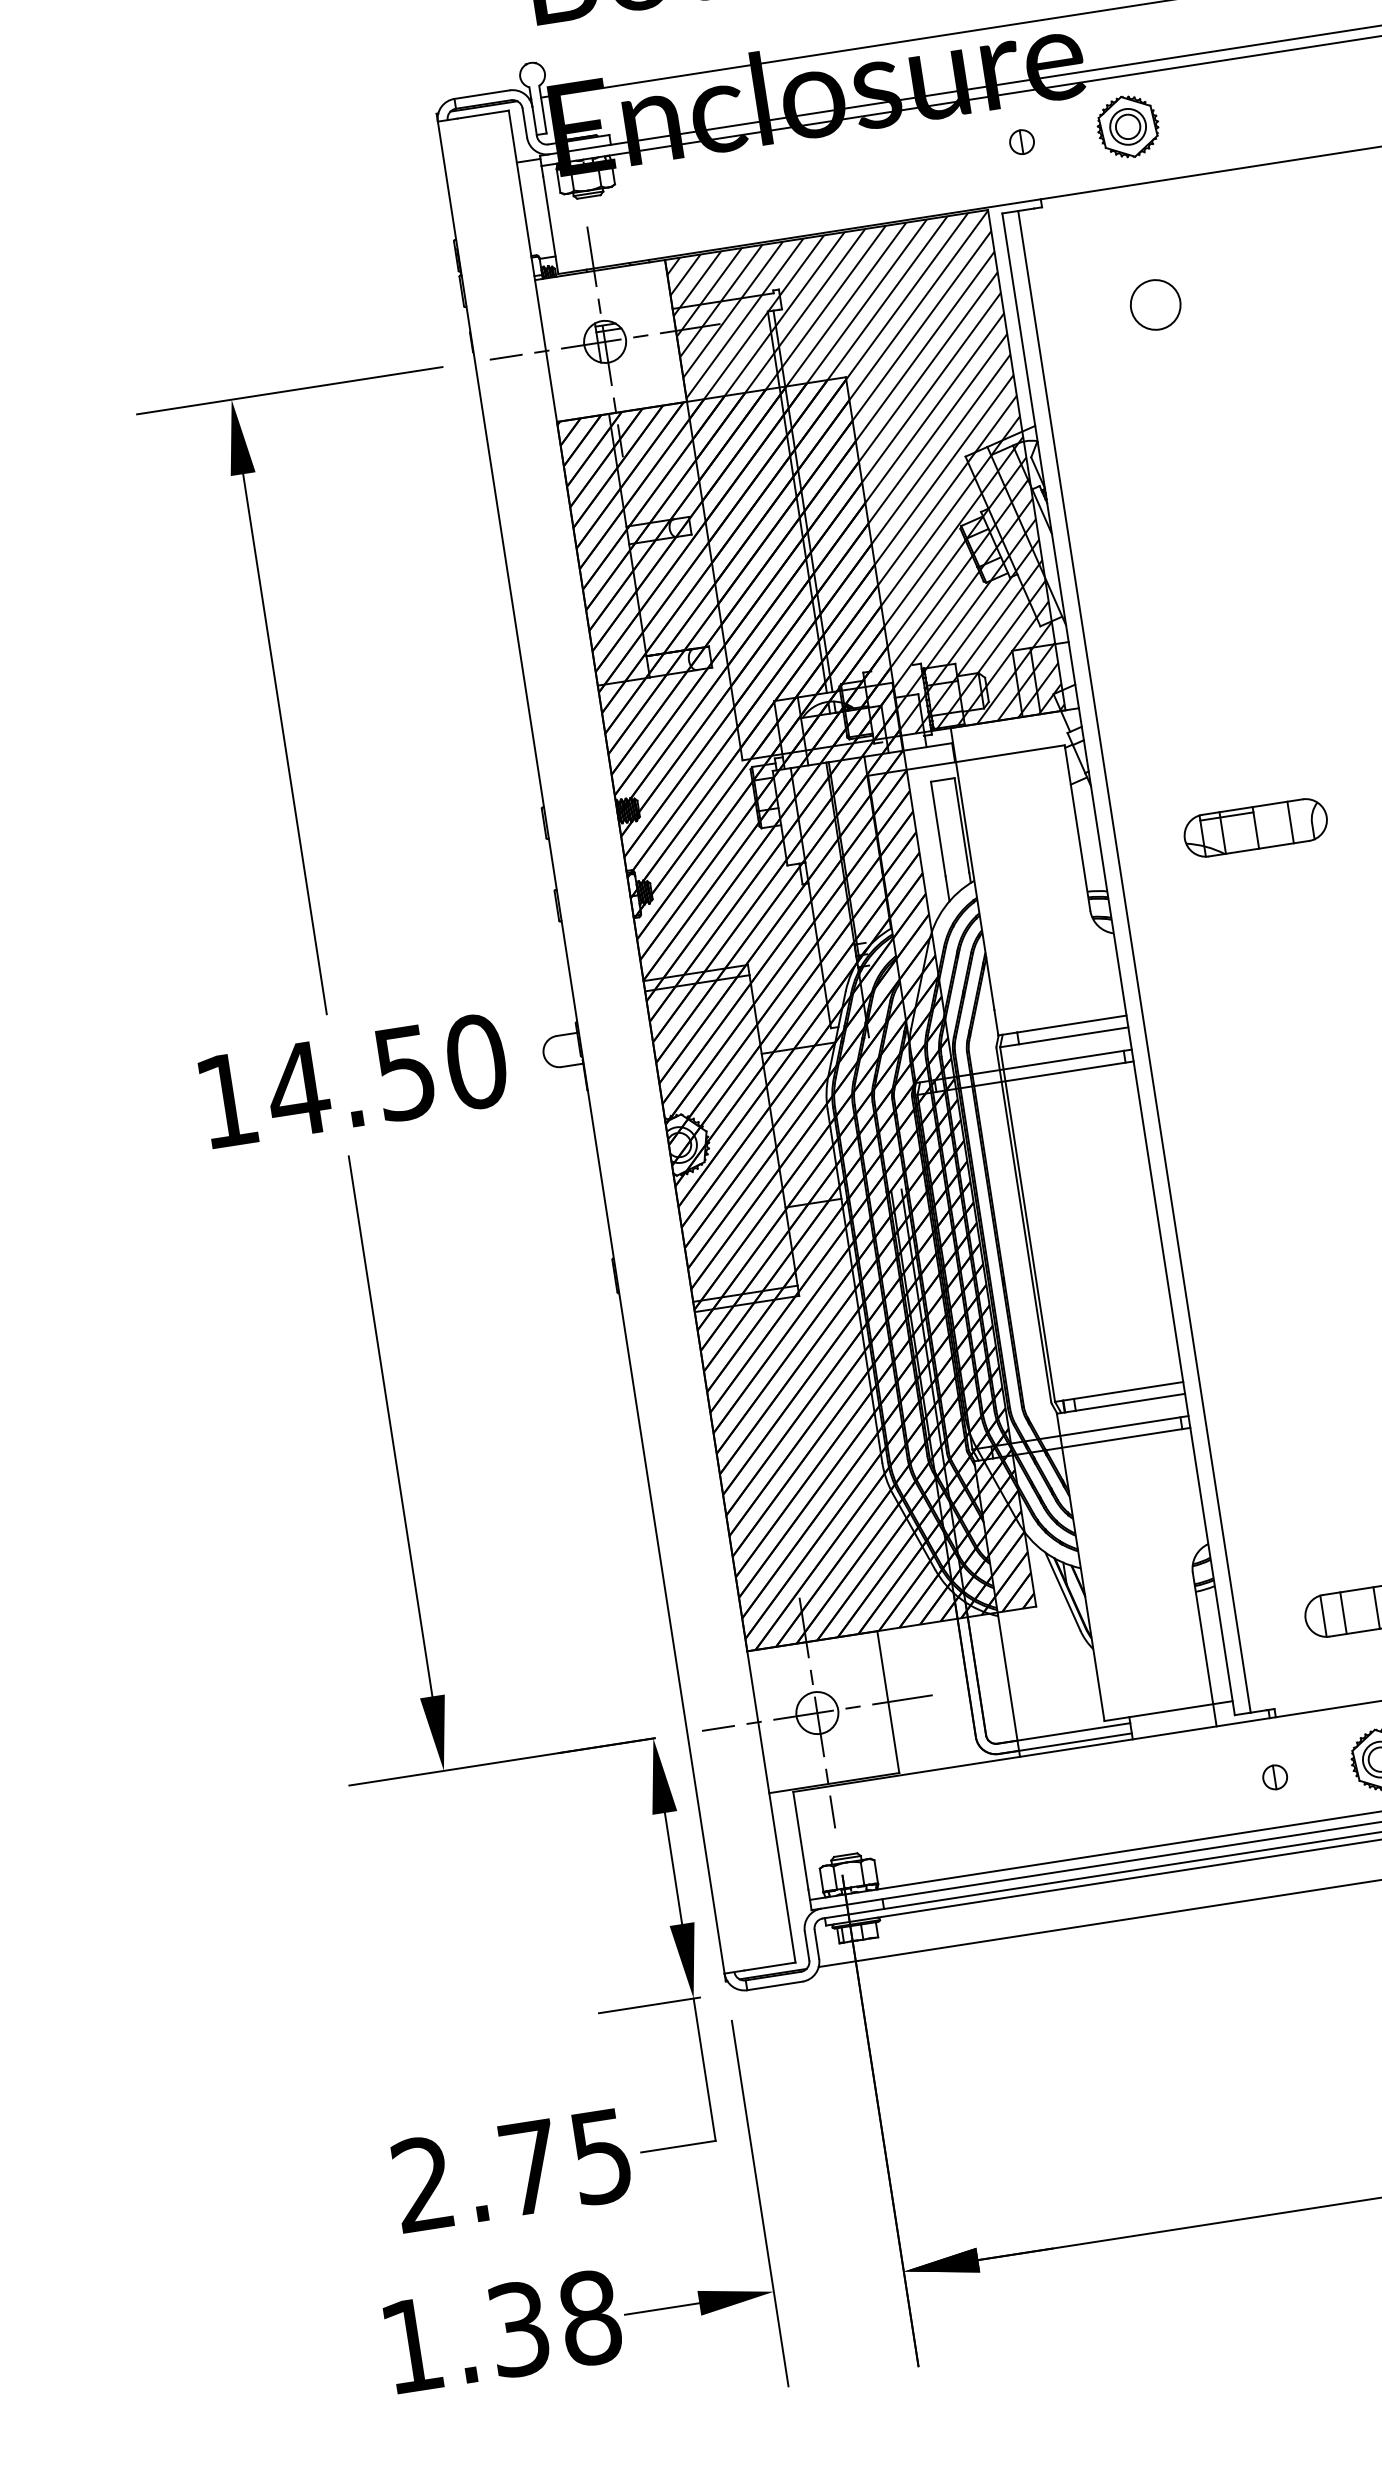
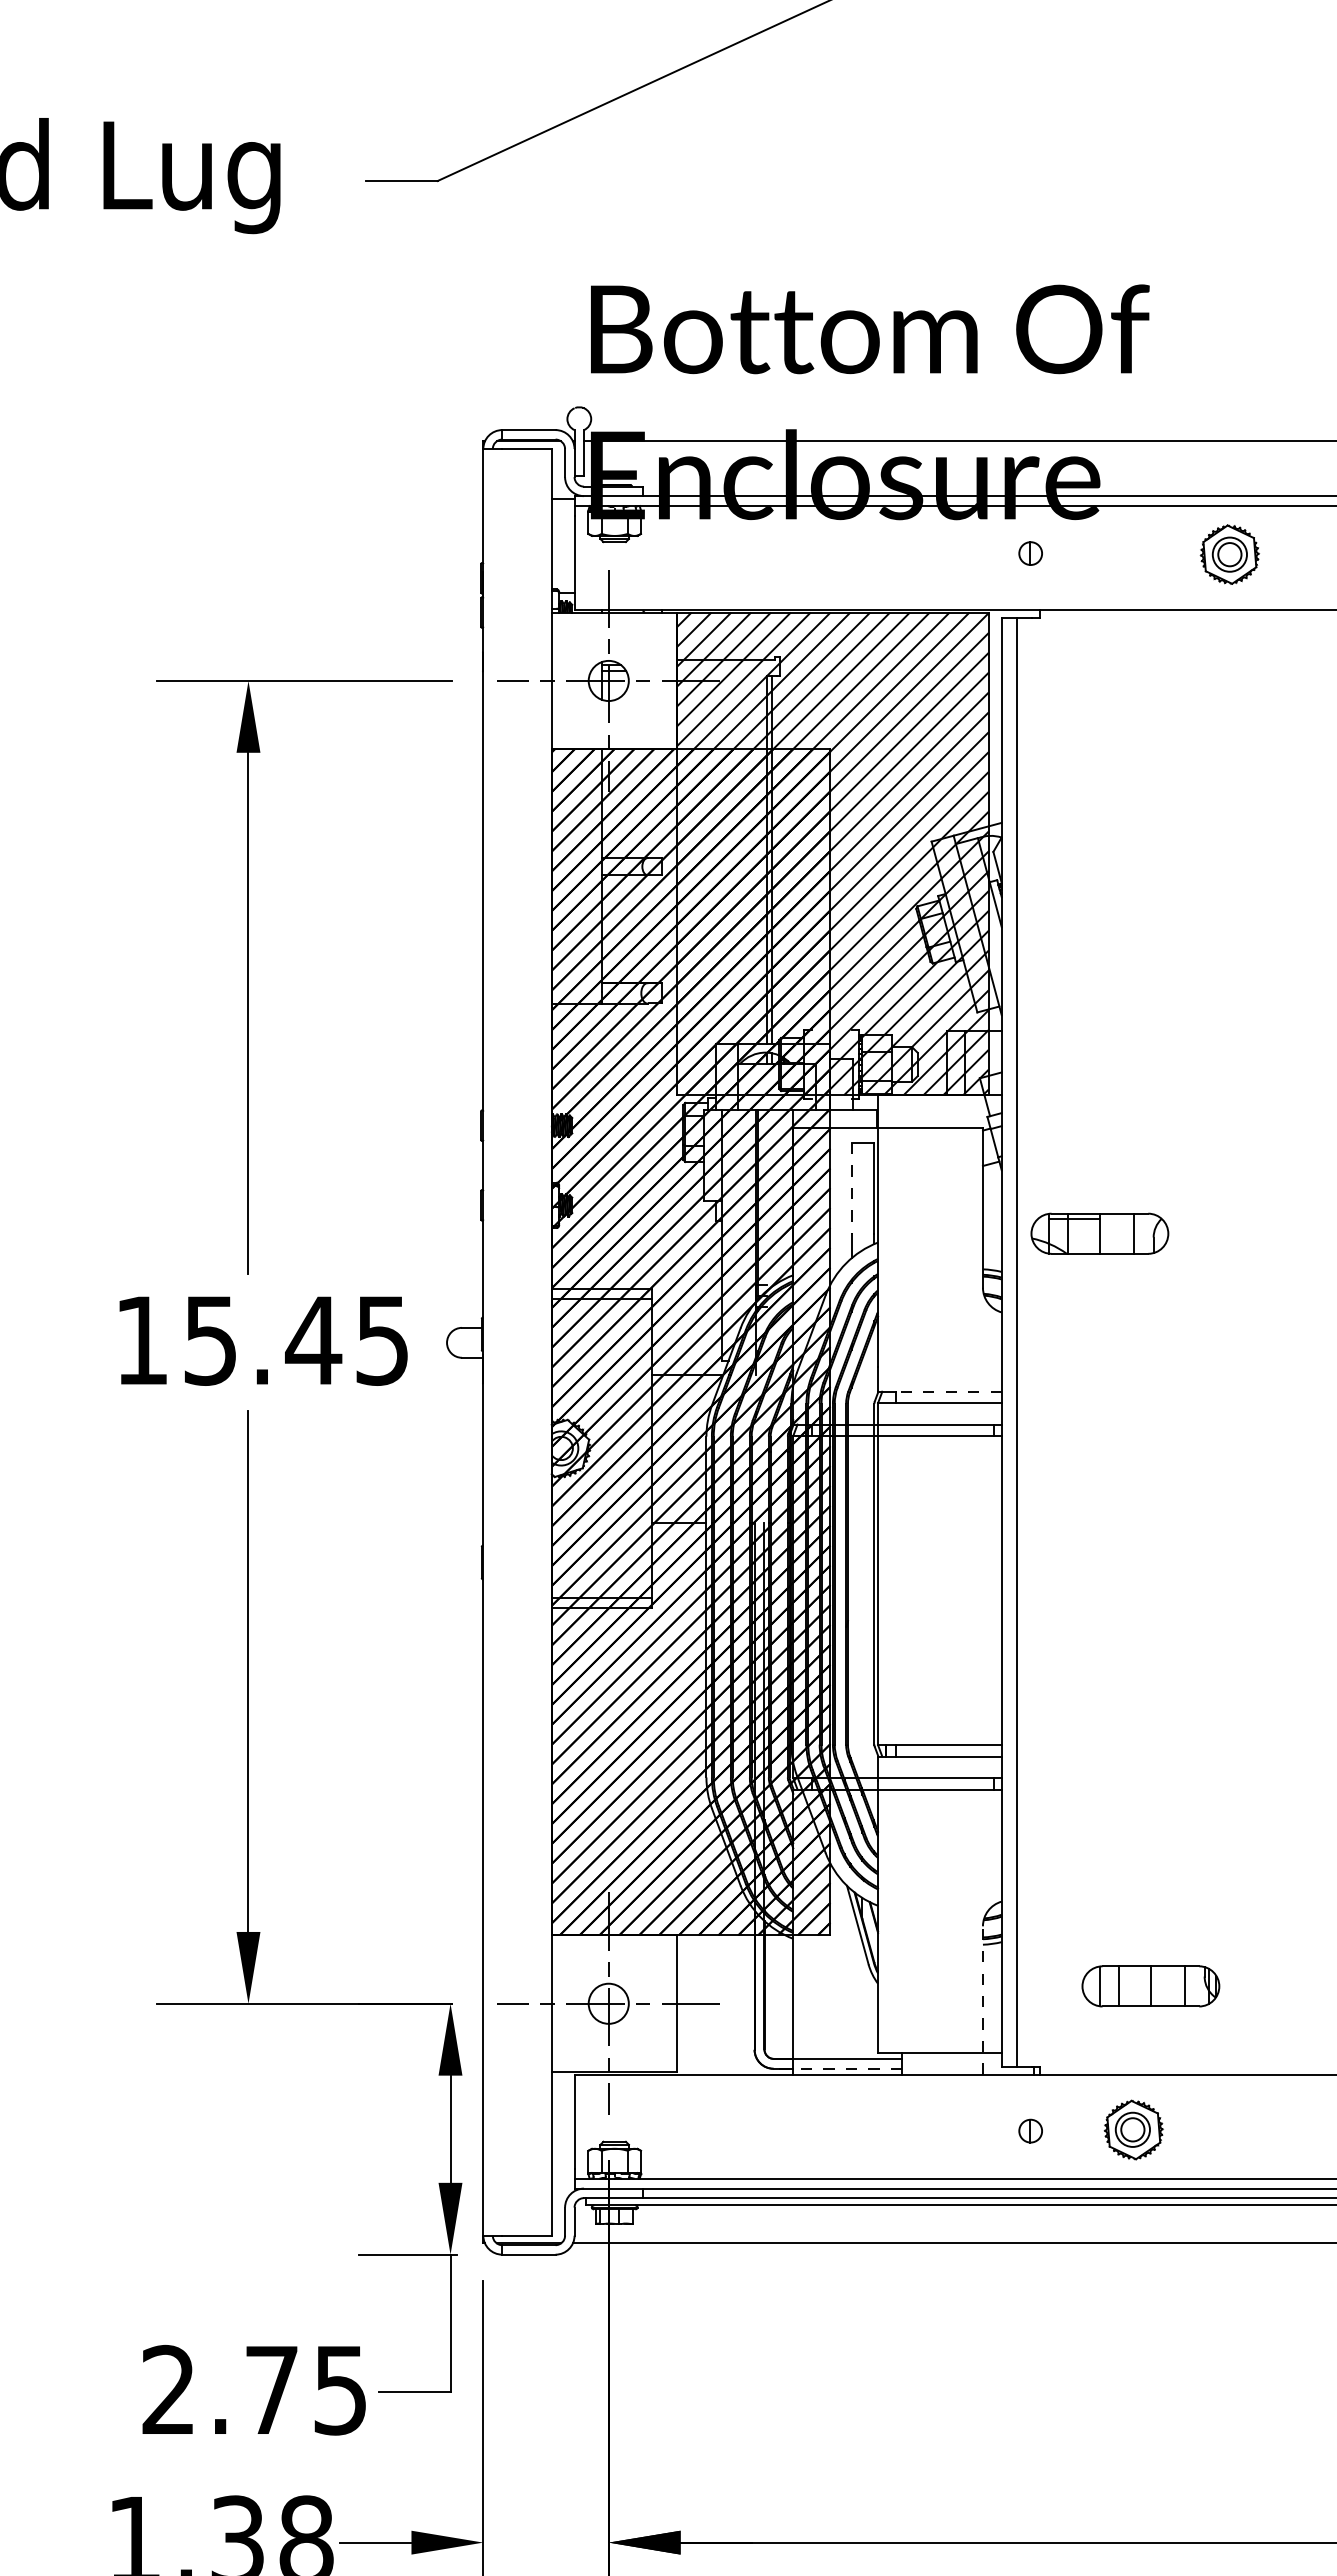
part: (1127, 126) -> (1229, 554), moved
circle: (1155, 305) -> (1132, 726), removed
part: (1255, 827) -> (1099, 1233), moved
line: (938, 829) -> (851, 1188), solid -> dashed
line: (1072, 1023) -> (949, 1391), solid -> dashed
text: (386, 1075) -> (295, 1340), 14.50 -> 15.45
line: (1204, 1648) -> (982, 1999), solid -> dashed
line: (1064, 1743) -> (837, 2068), solid -> dashed

